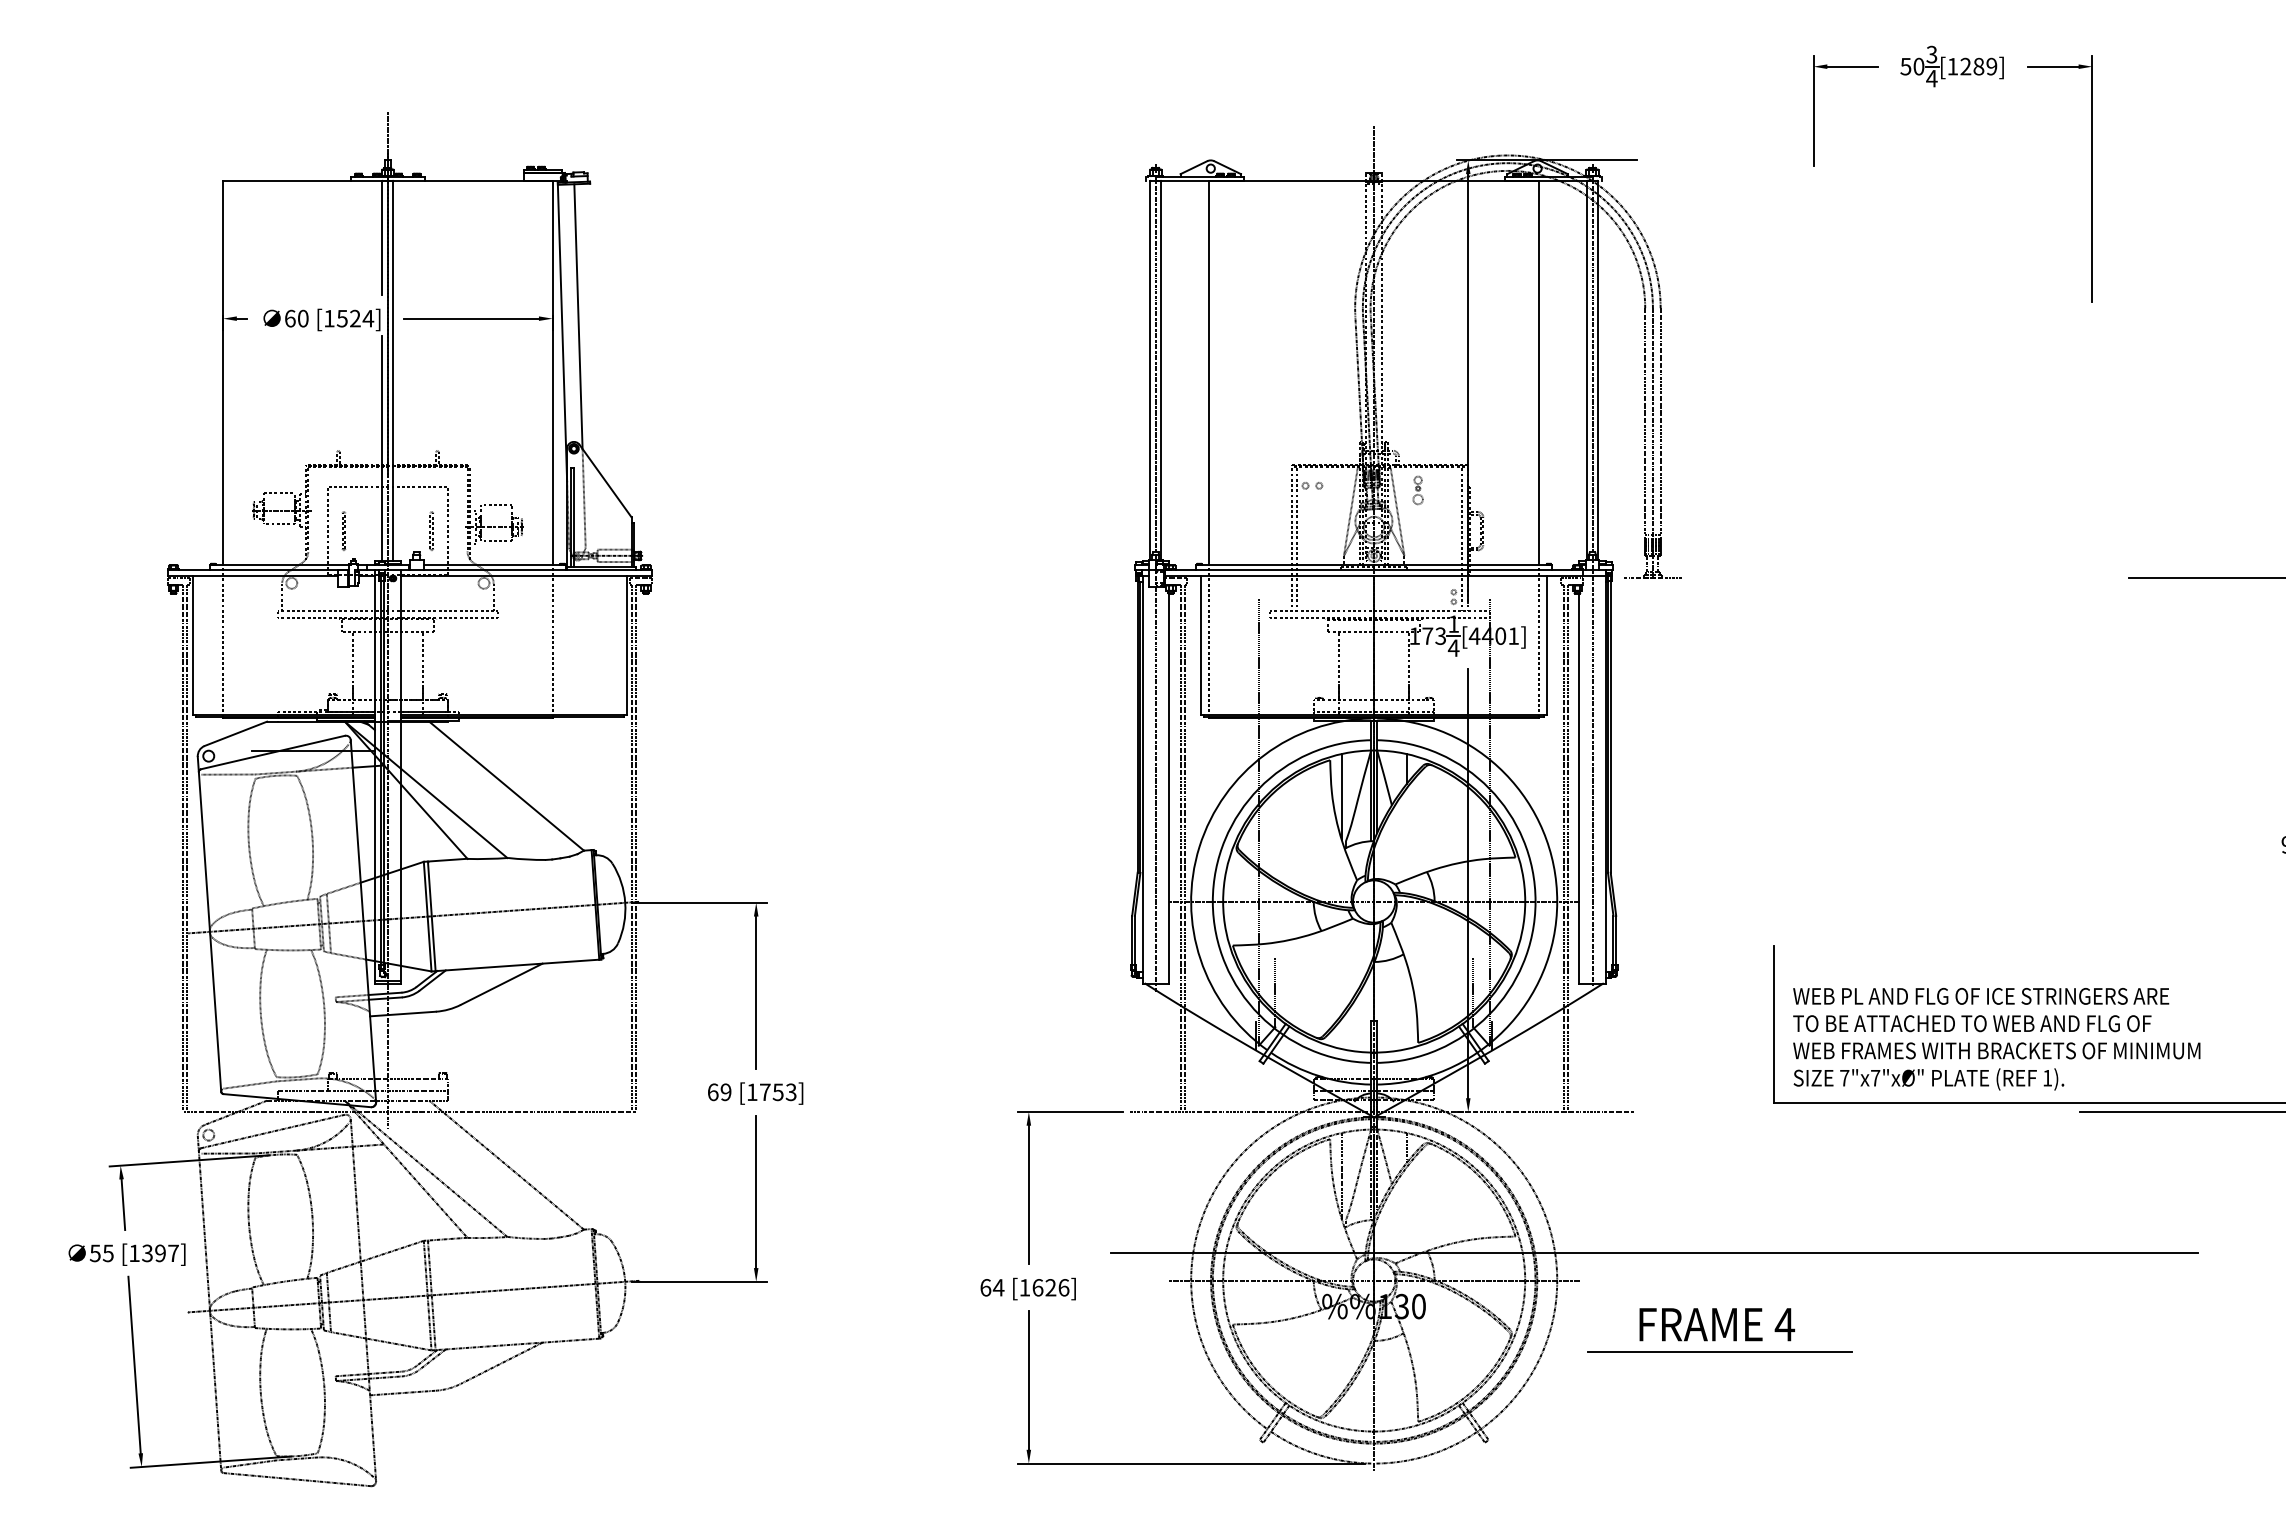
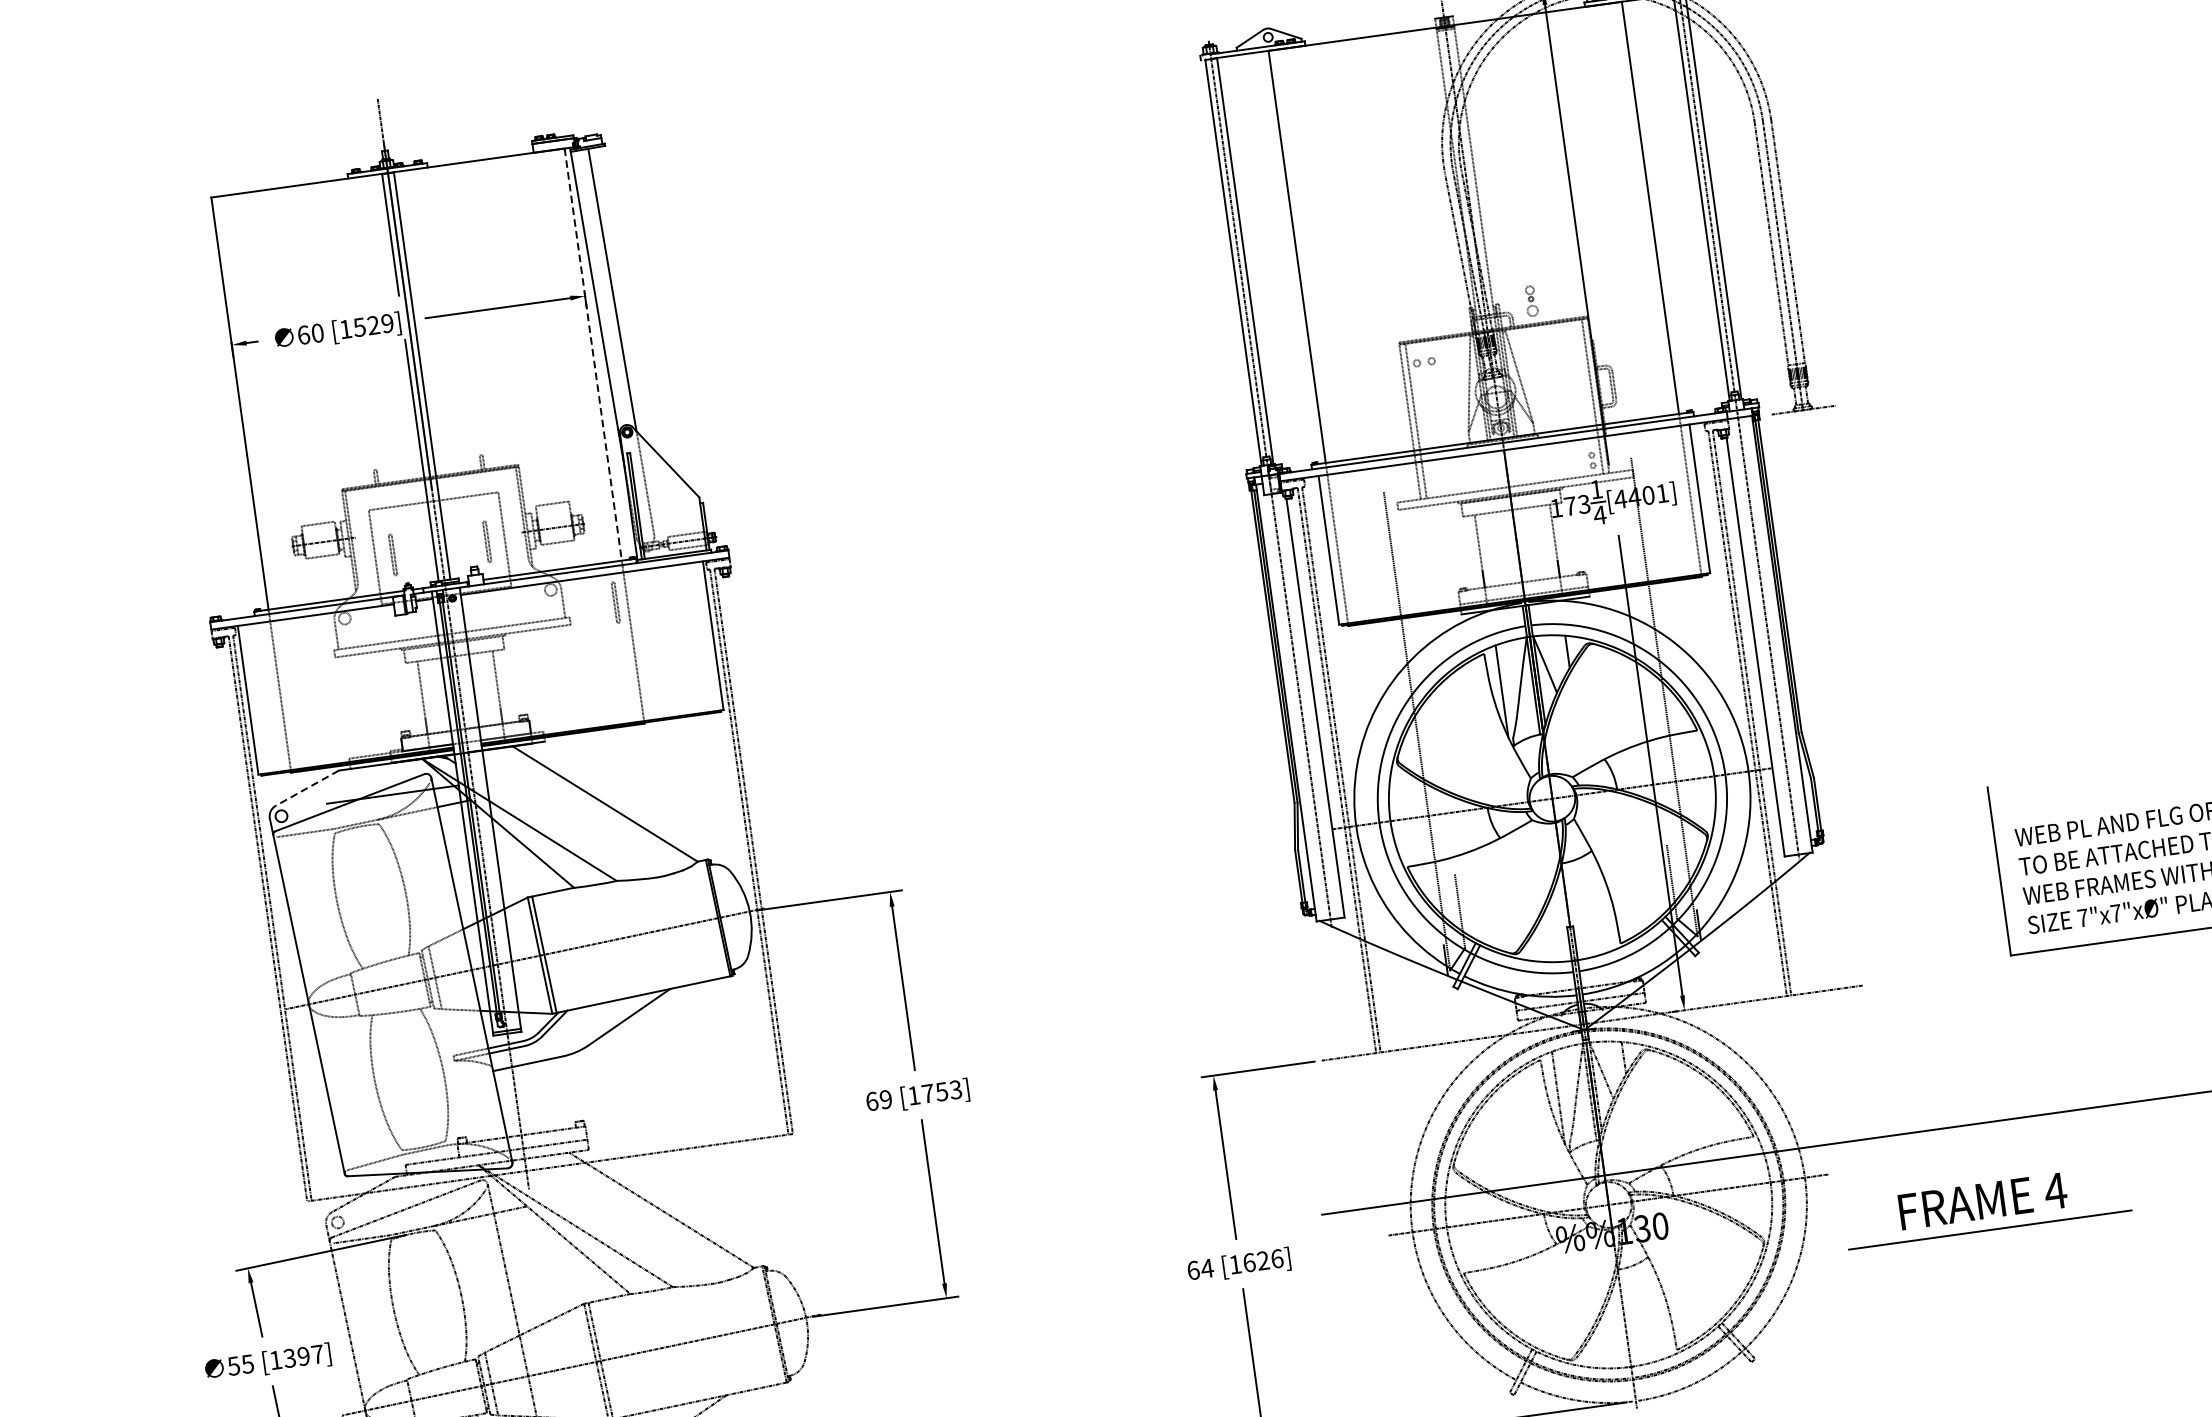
text: (368, 318) -> (387, 323), [1524] -> [1529]
line: (552, 373) -> (593, 354), solid -> dashed
part: (1417, 490) -> (1530, 301), moved
part: (541, 602) -> (615, 602), added
line: (235, 734) -> (306, 789), solid -> dashed

